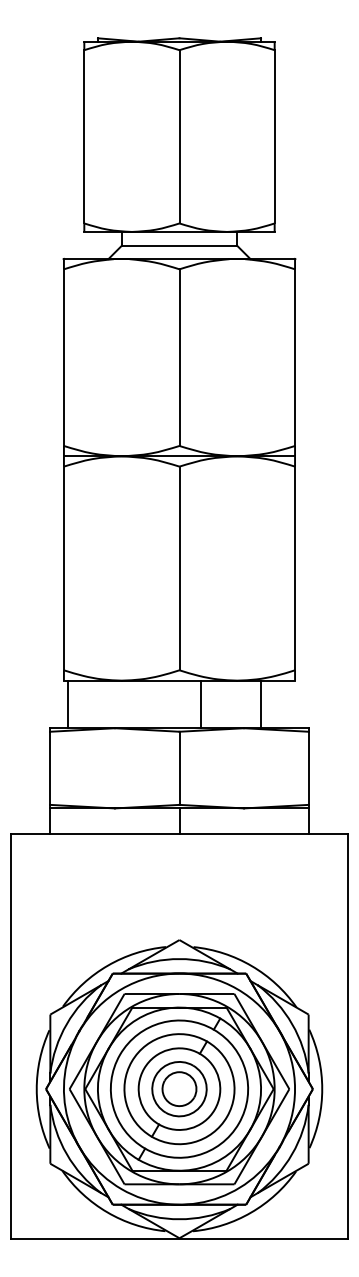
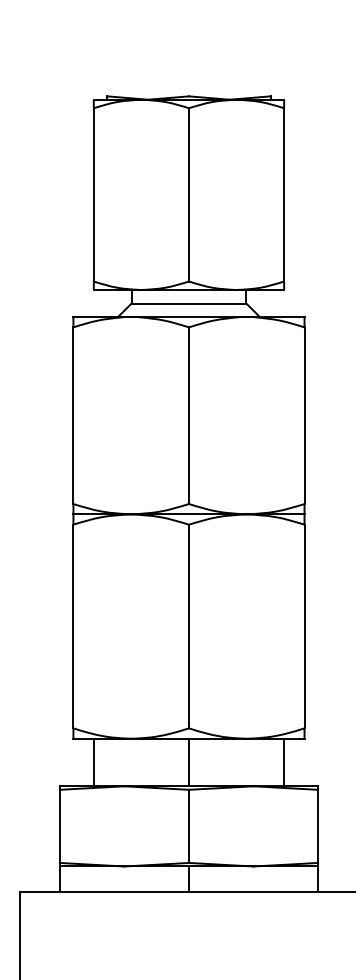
line: (68, 704) -> (93, 762), moved
line: (200, 704) -> (188, 762), moved
line: (260, 704) -> (283, 762), moved

